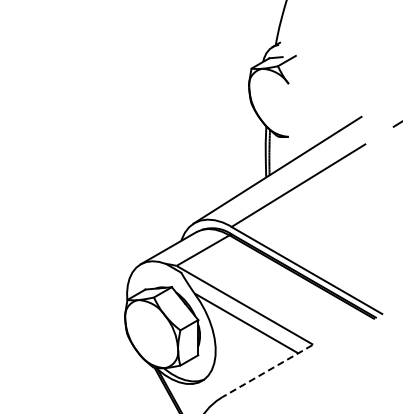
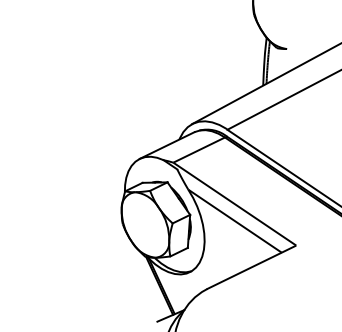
line: (267, 371) -> (251, 267), dashed -> solid

